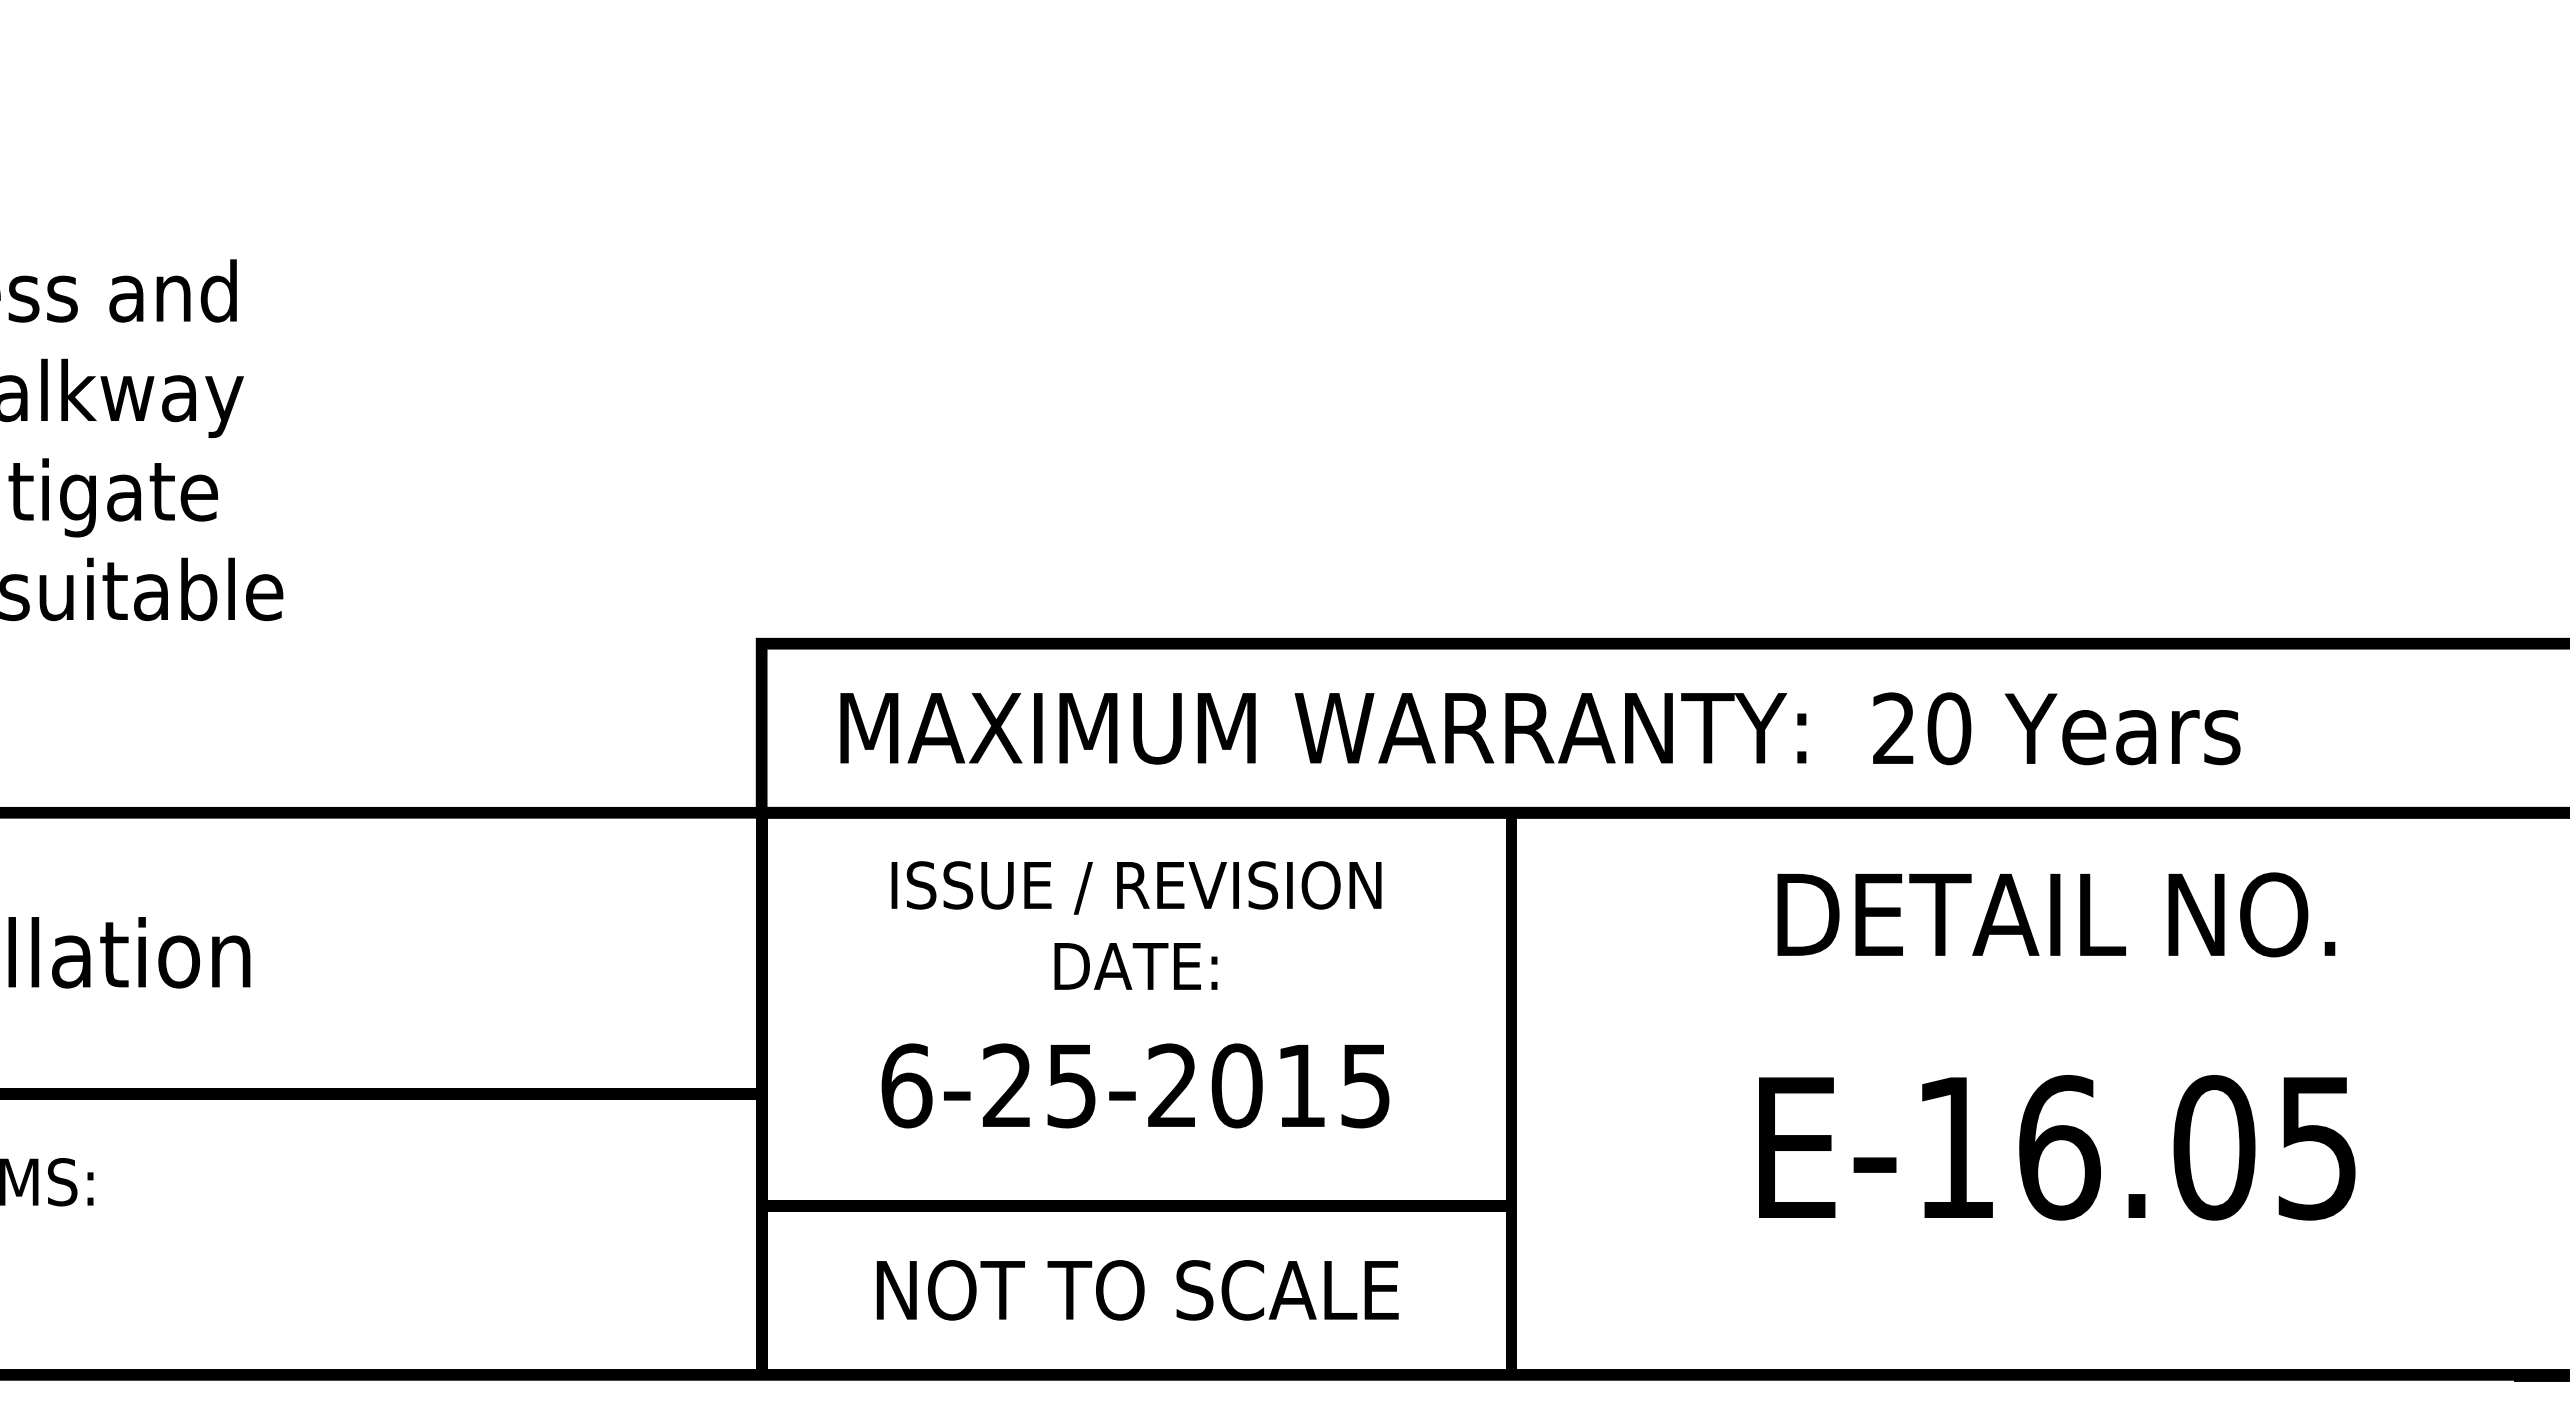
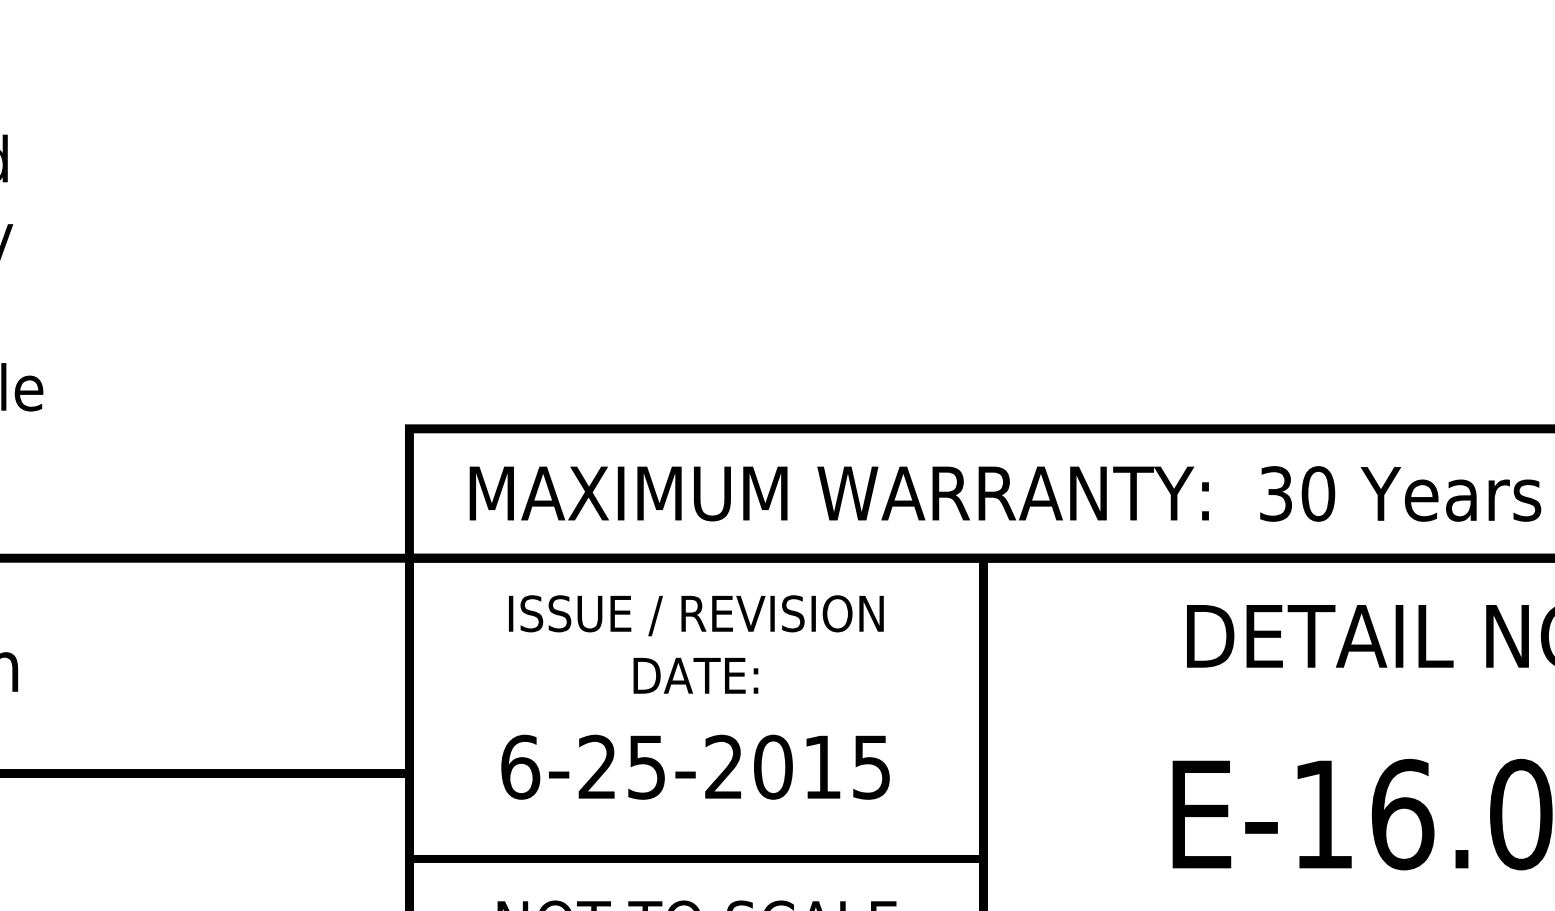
text: (1893, 728) -> (1275, 493), 20 -> 30

